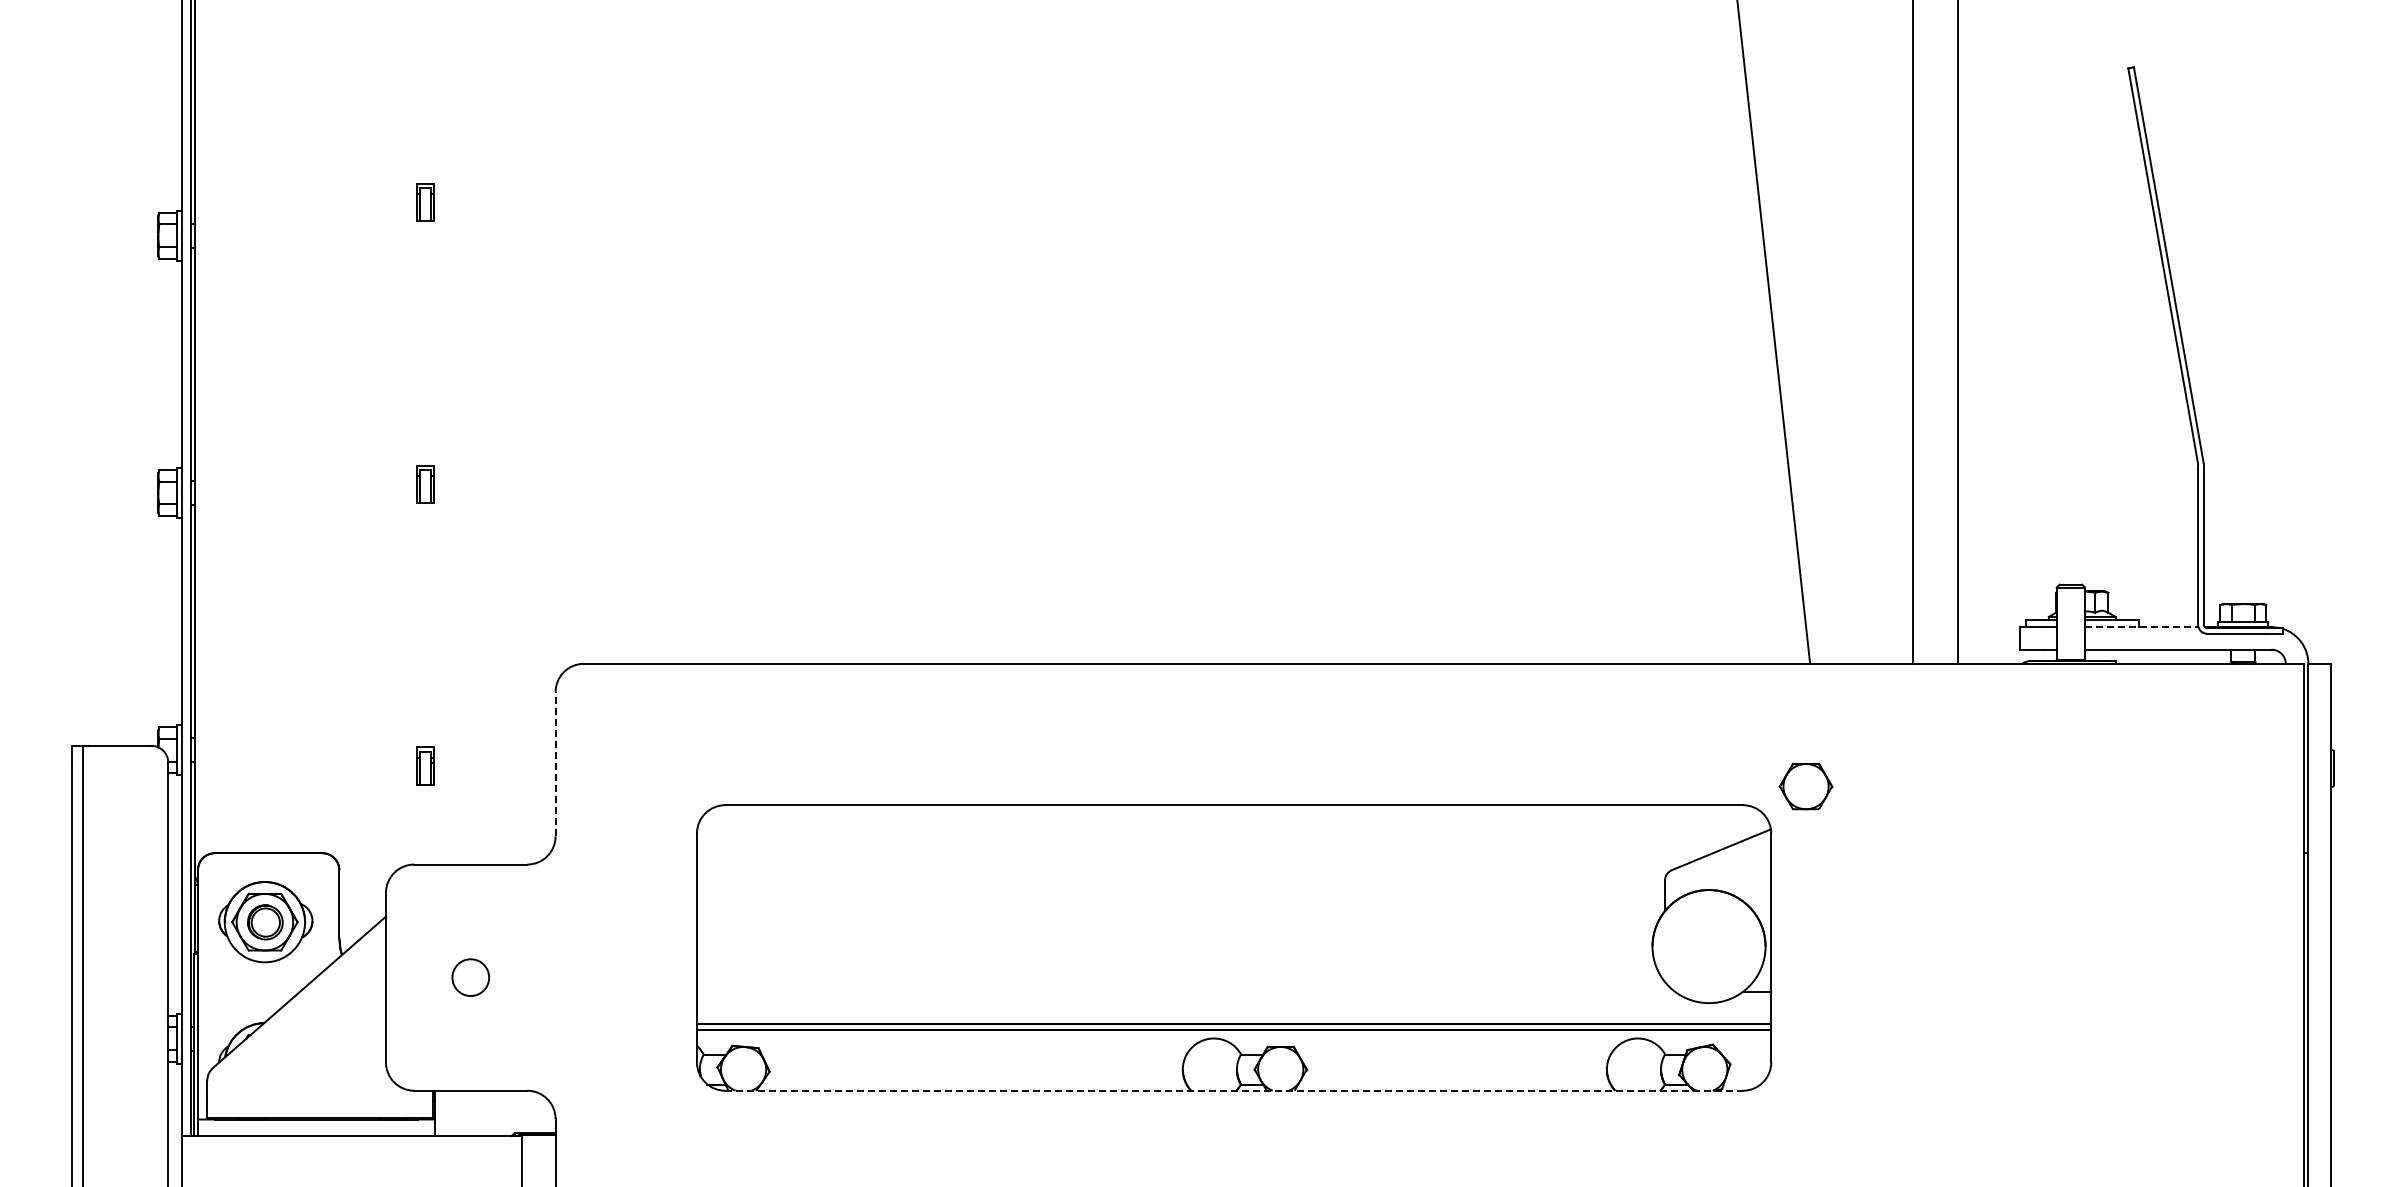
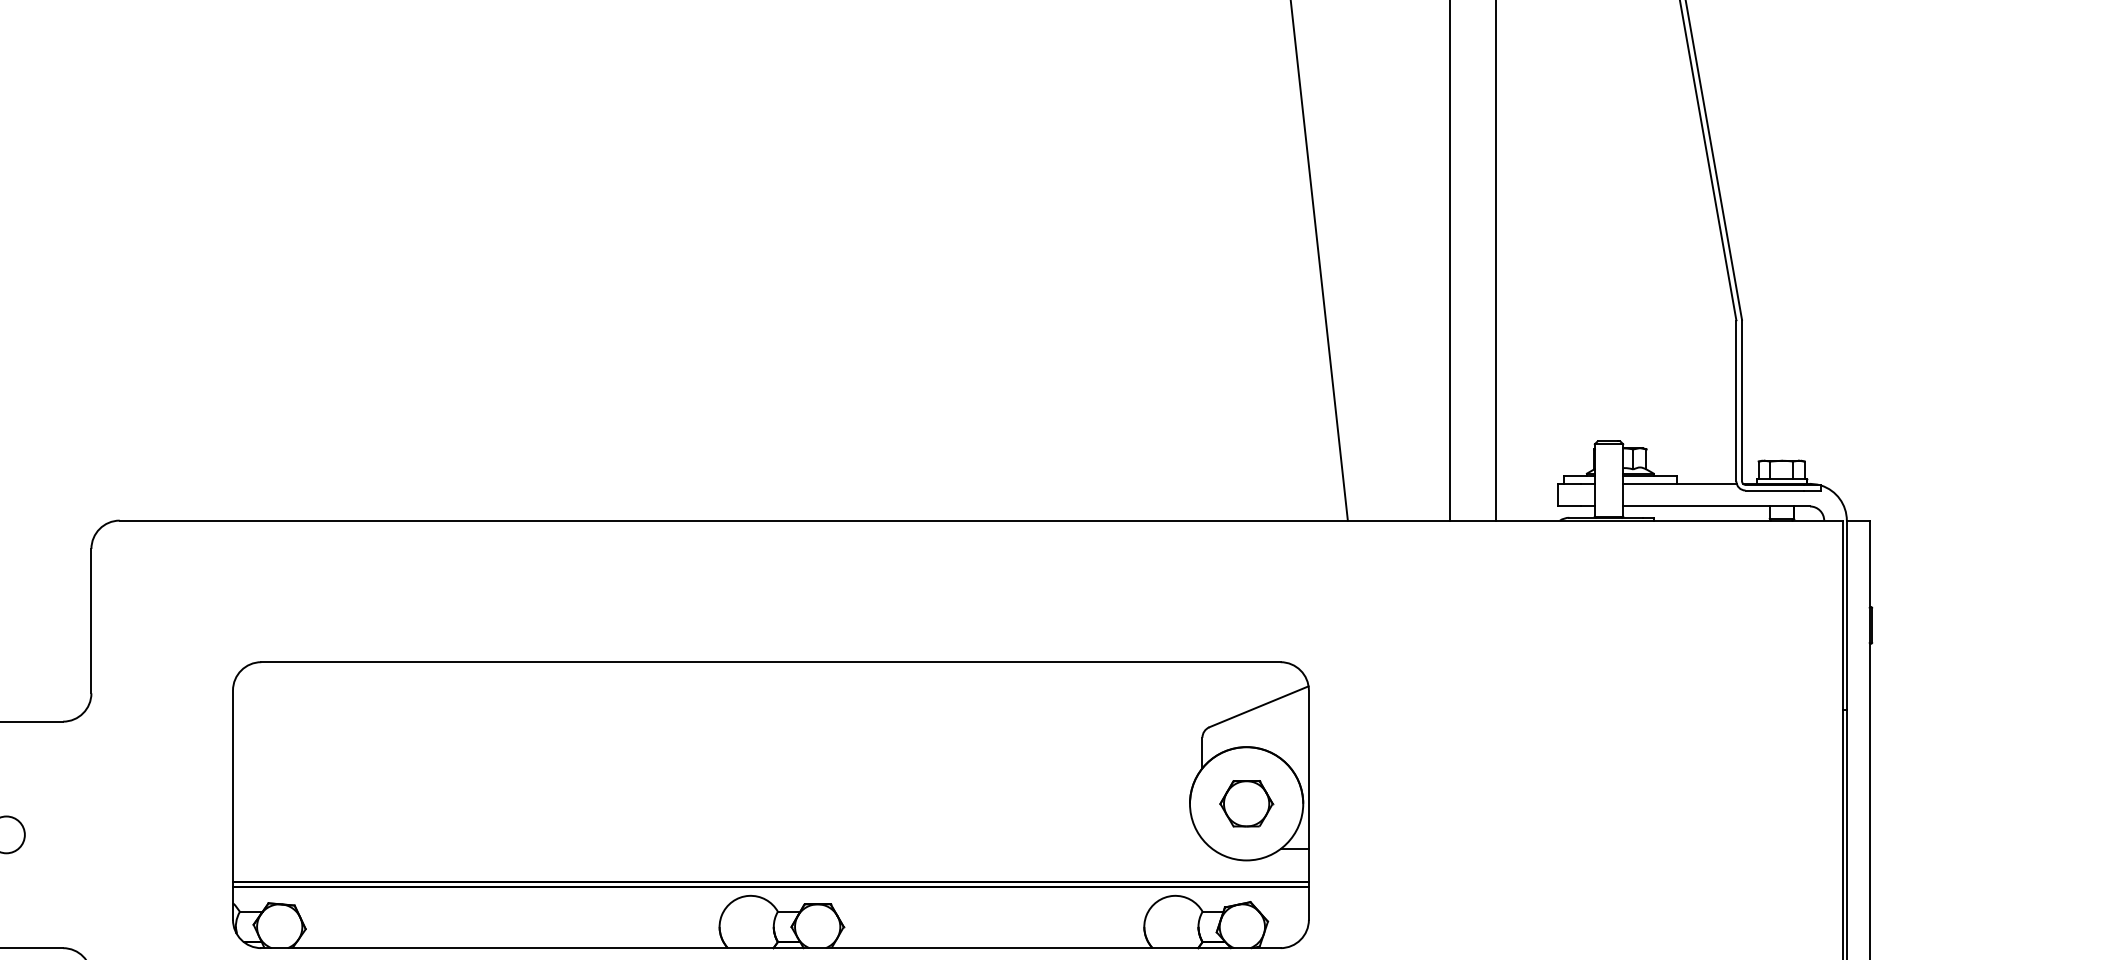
line: (2141, 627) -> (1679, 484), dashed -> solid
line: (555, 763) -> (91, 620), dashed -> solid
part: (1805, 786) -> (1246, 803), moved
line: (1234, 1090) -> (771, 947), dashed -> solid

